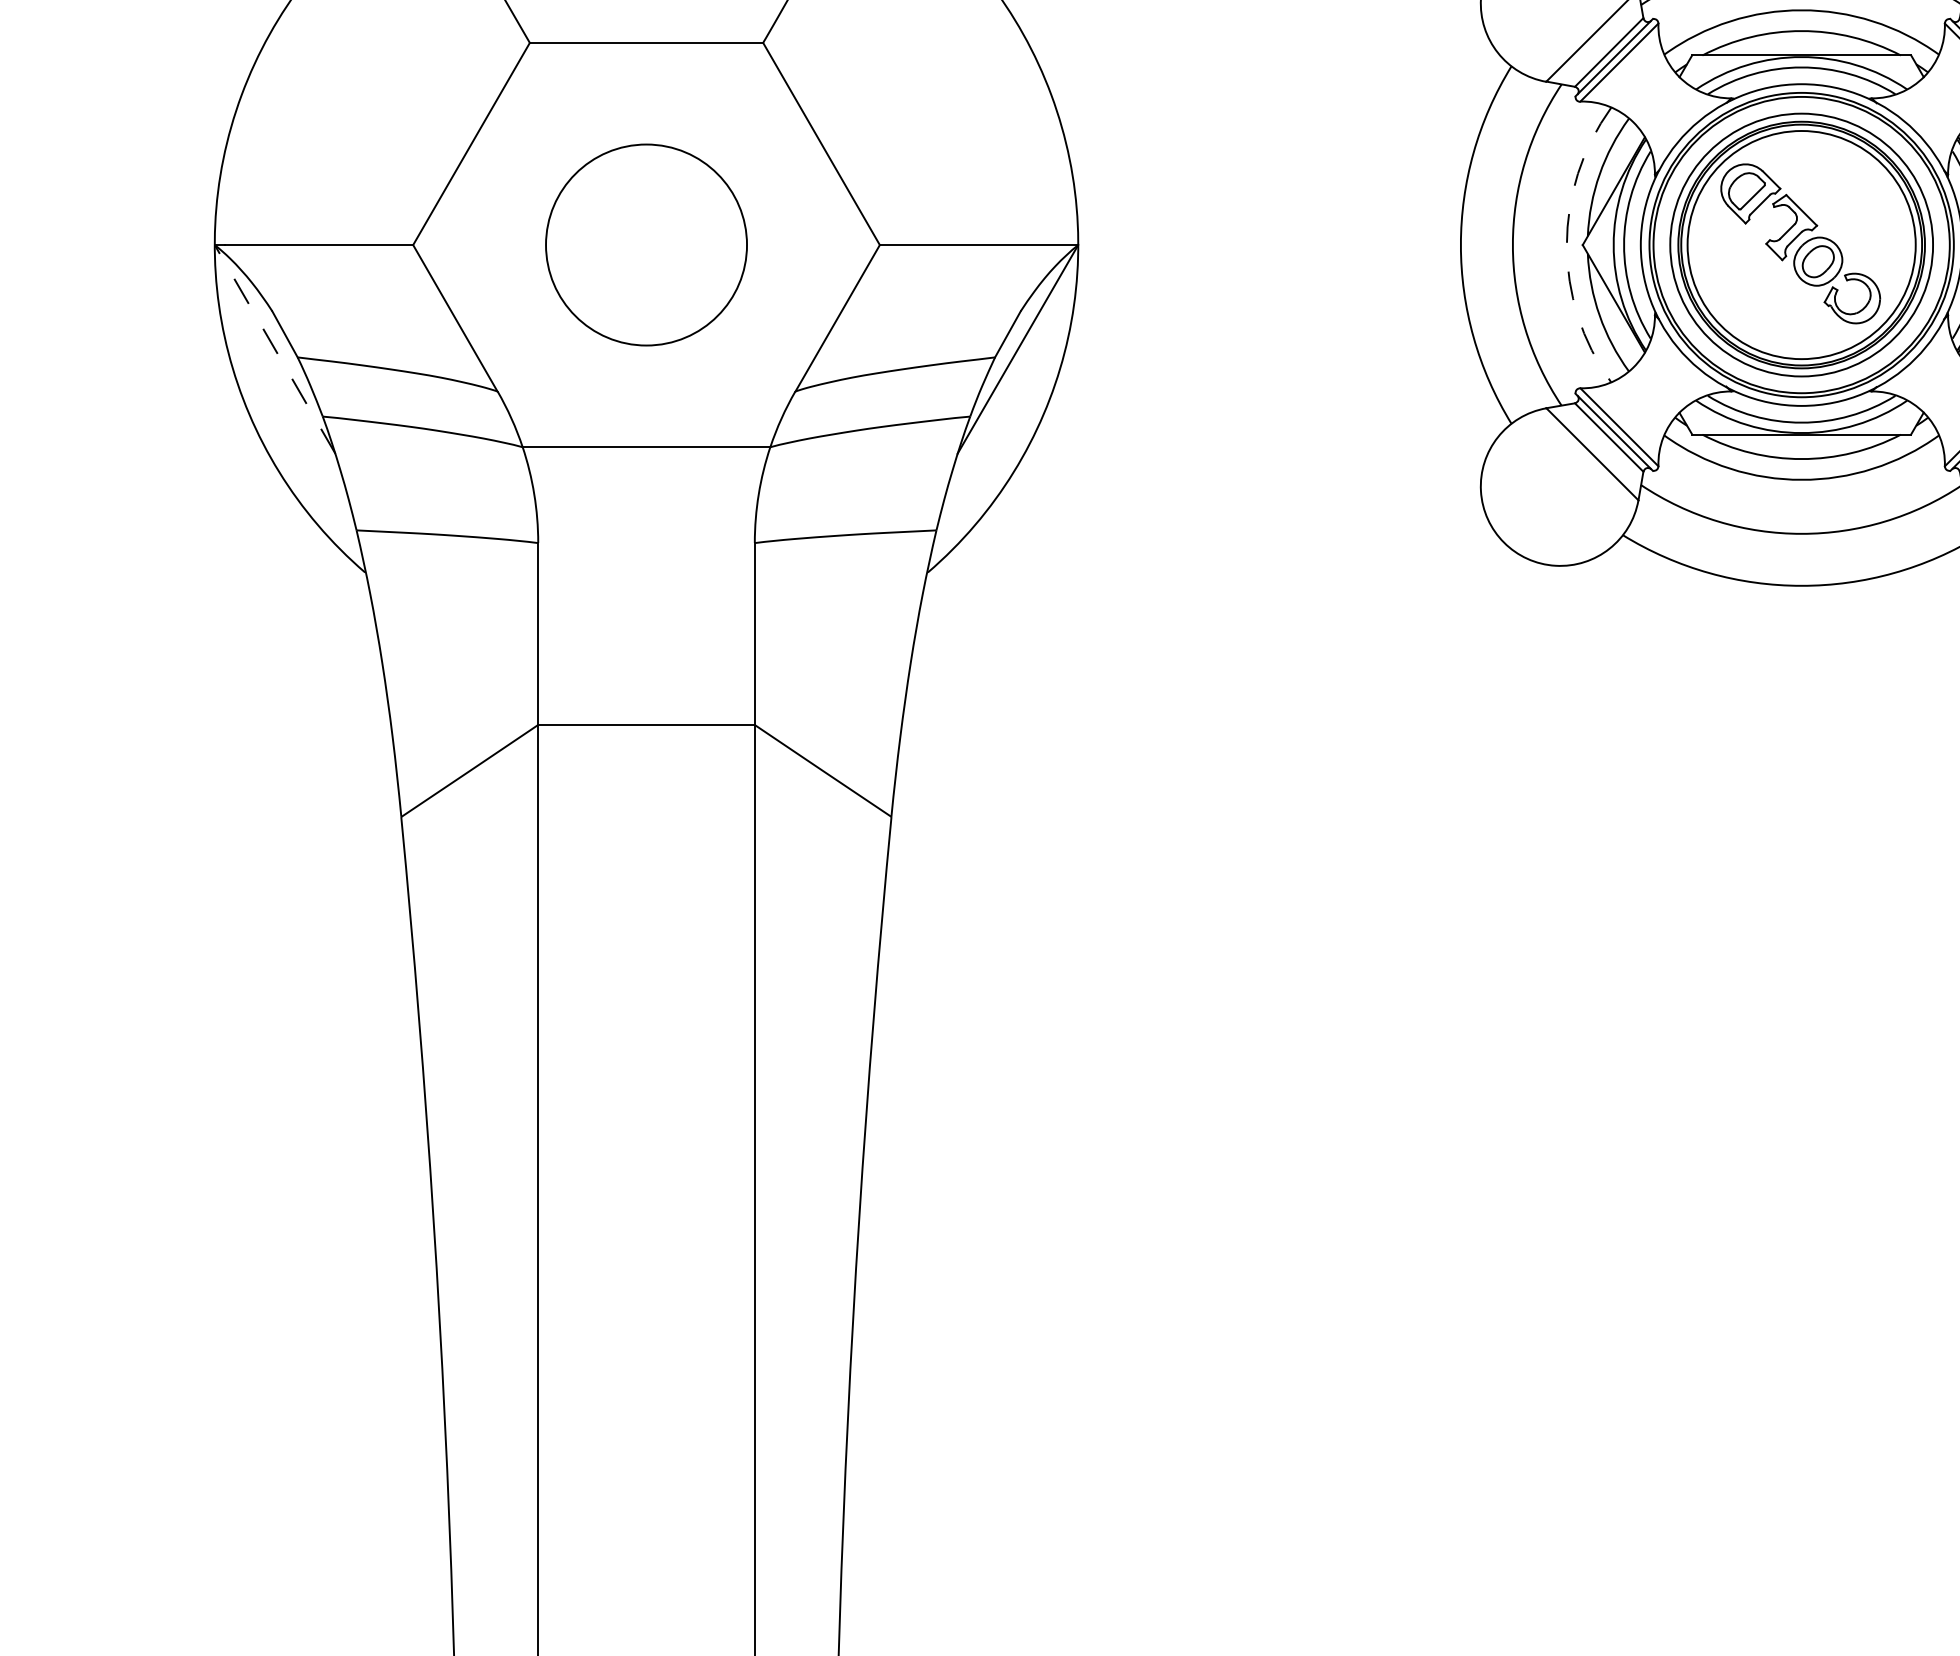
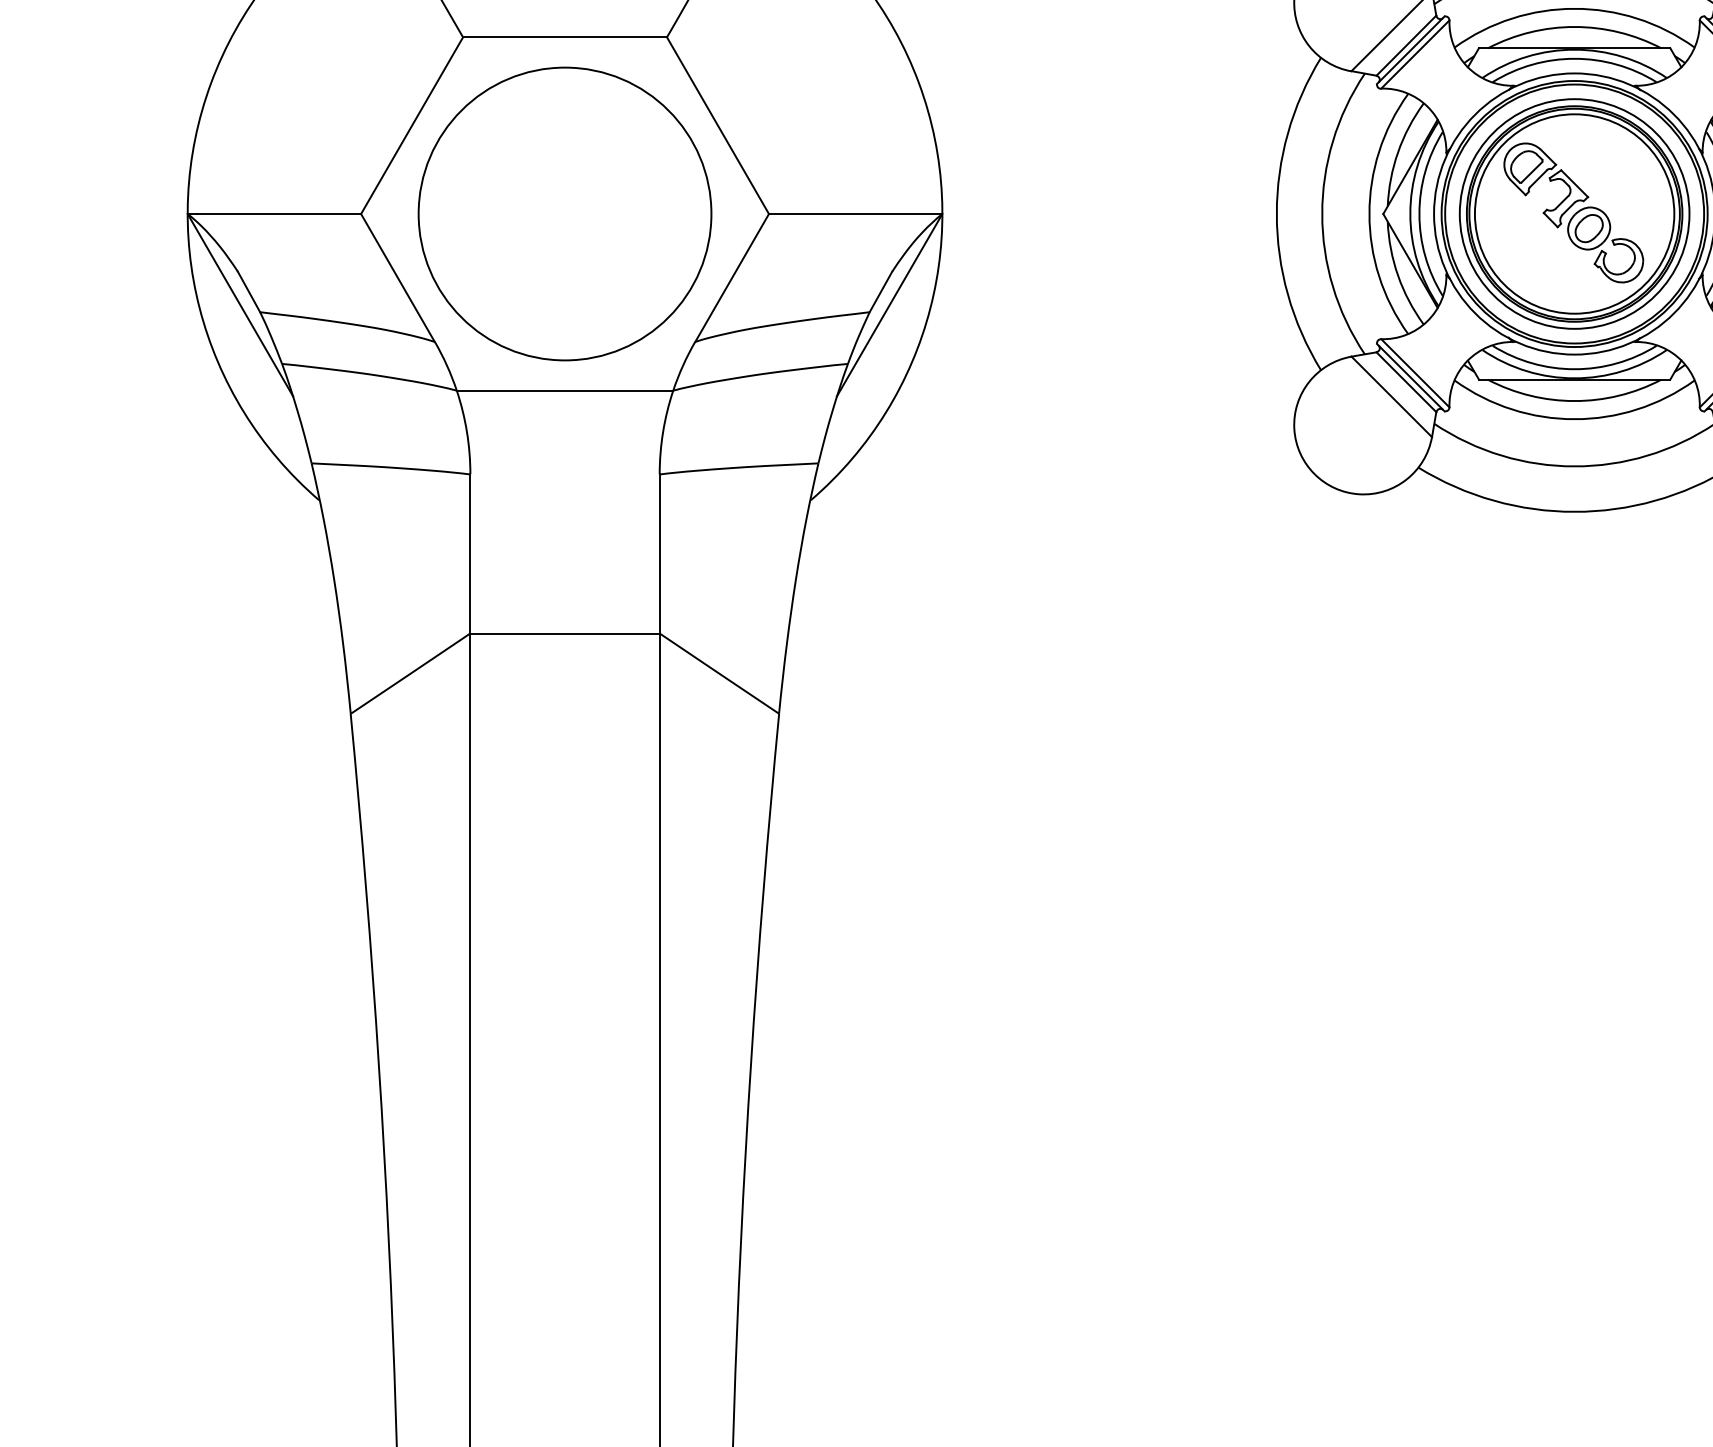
circle: (646, 244) -> (565, 213), size x1.67
arc: (1566, 245) -> (1369, 214), dashed -> solid
line: (275, 349) -> (240, 305), dashed -> solid

